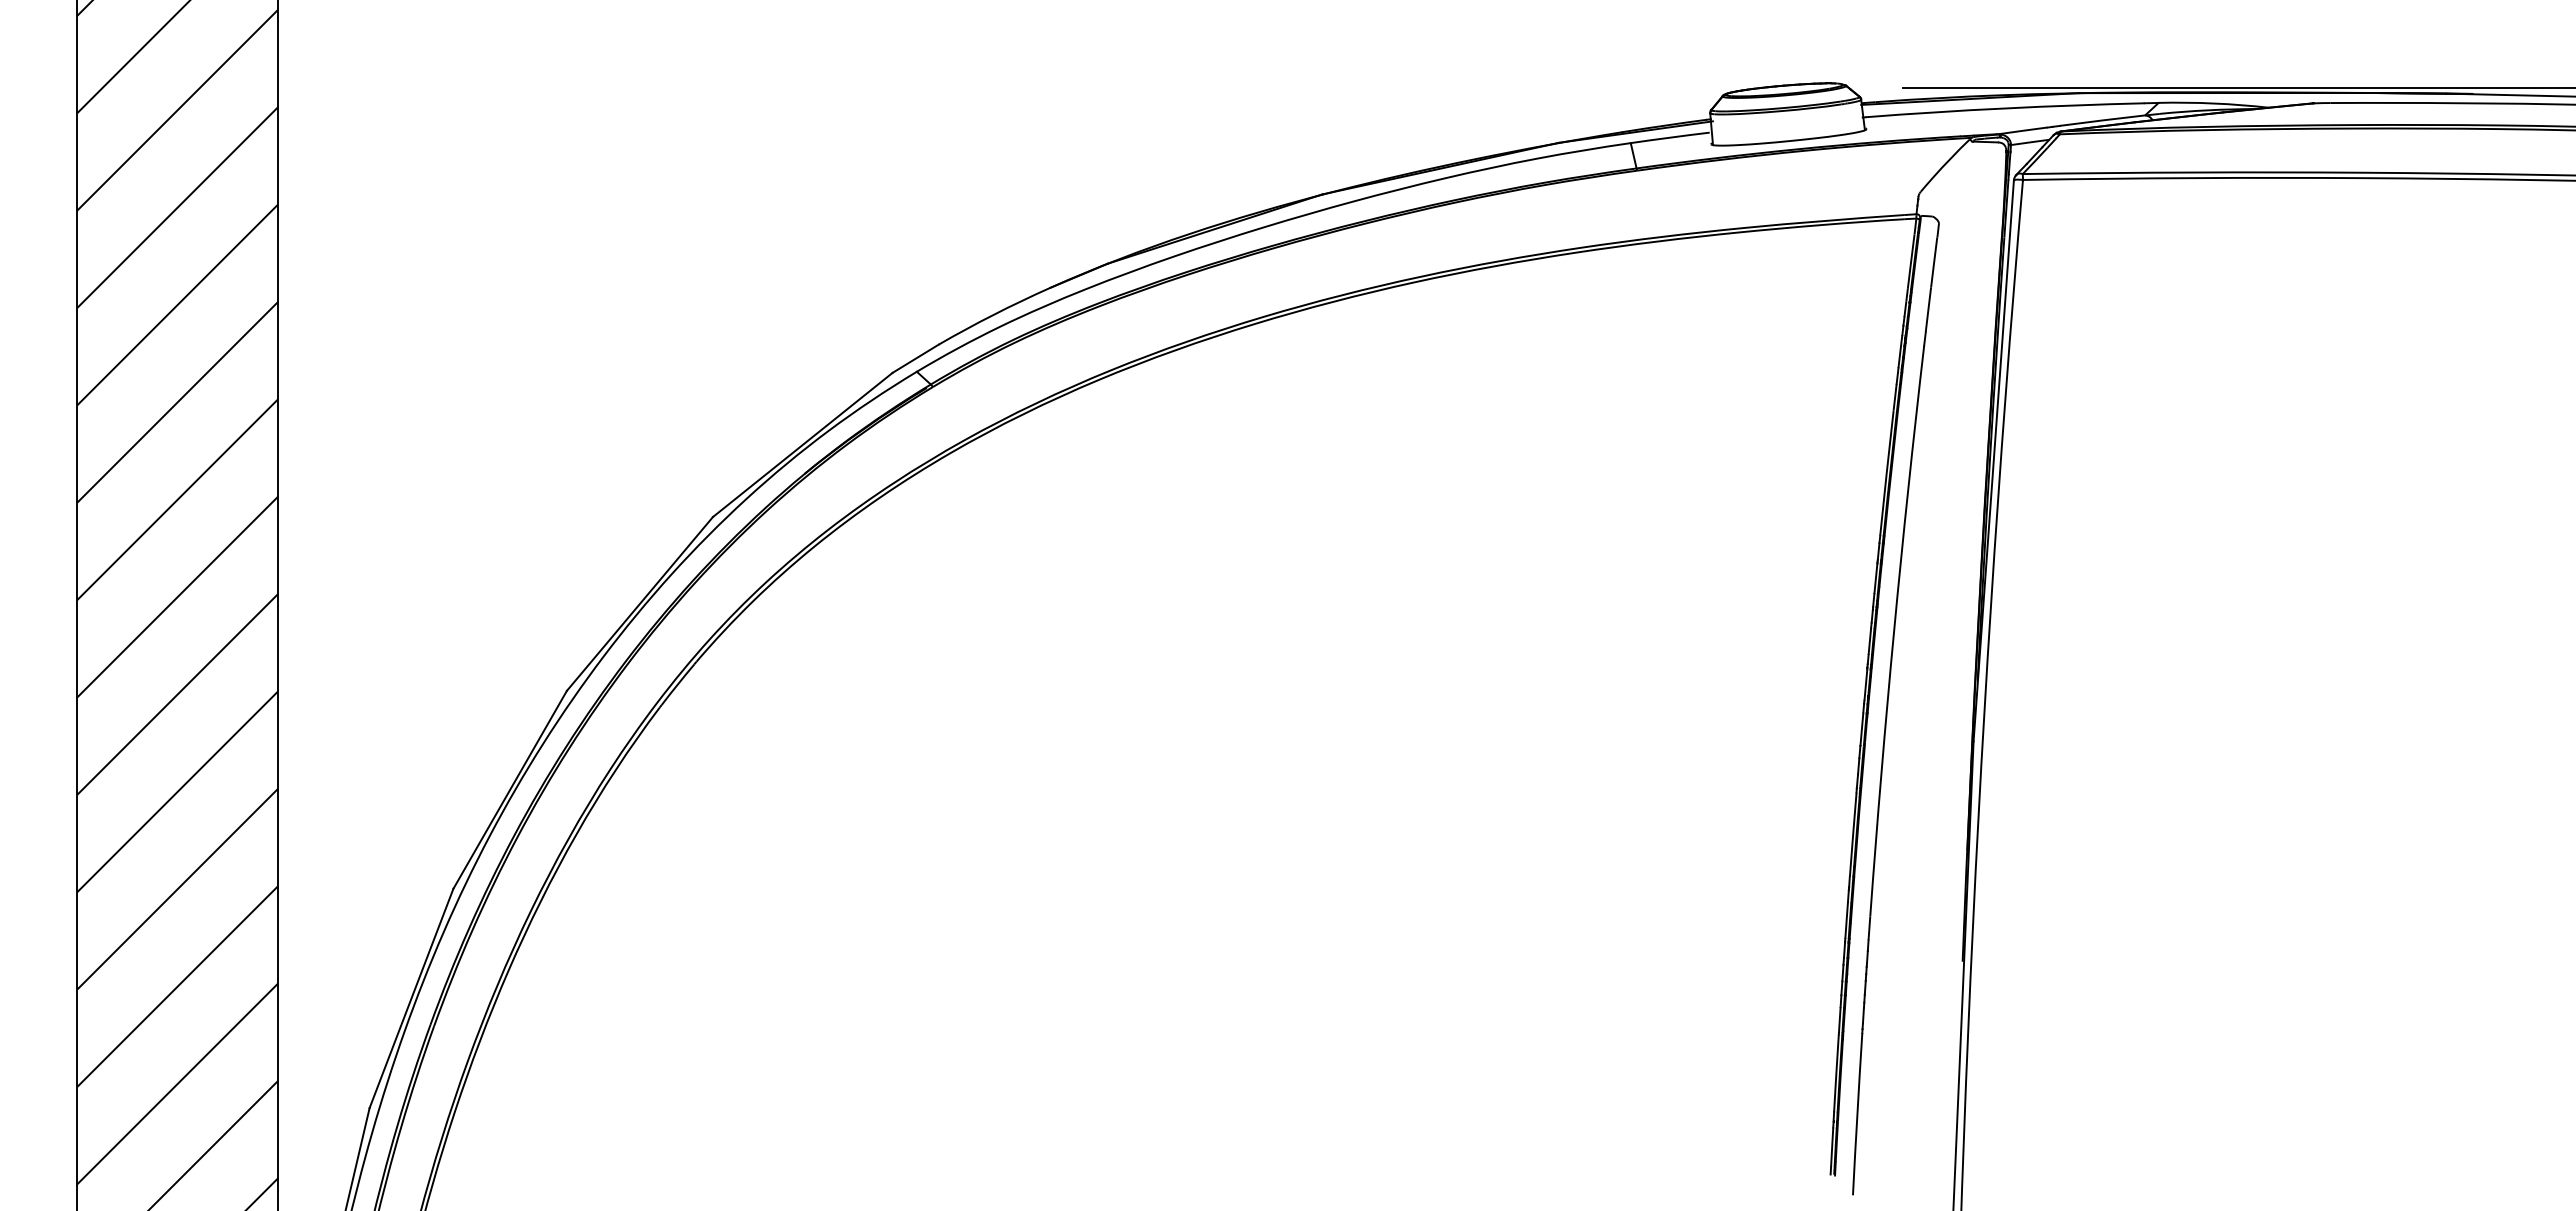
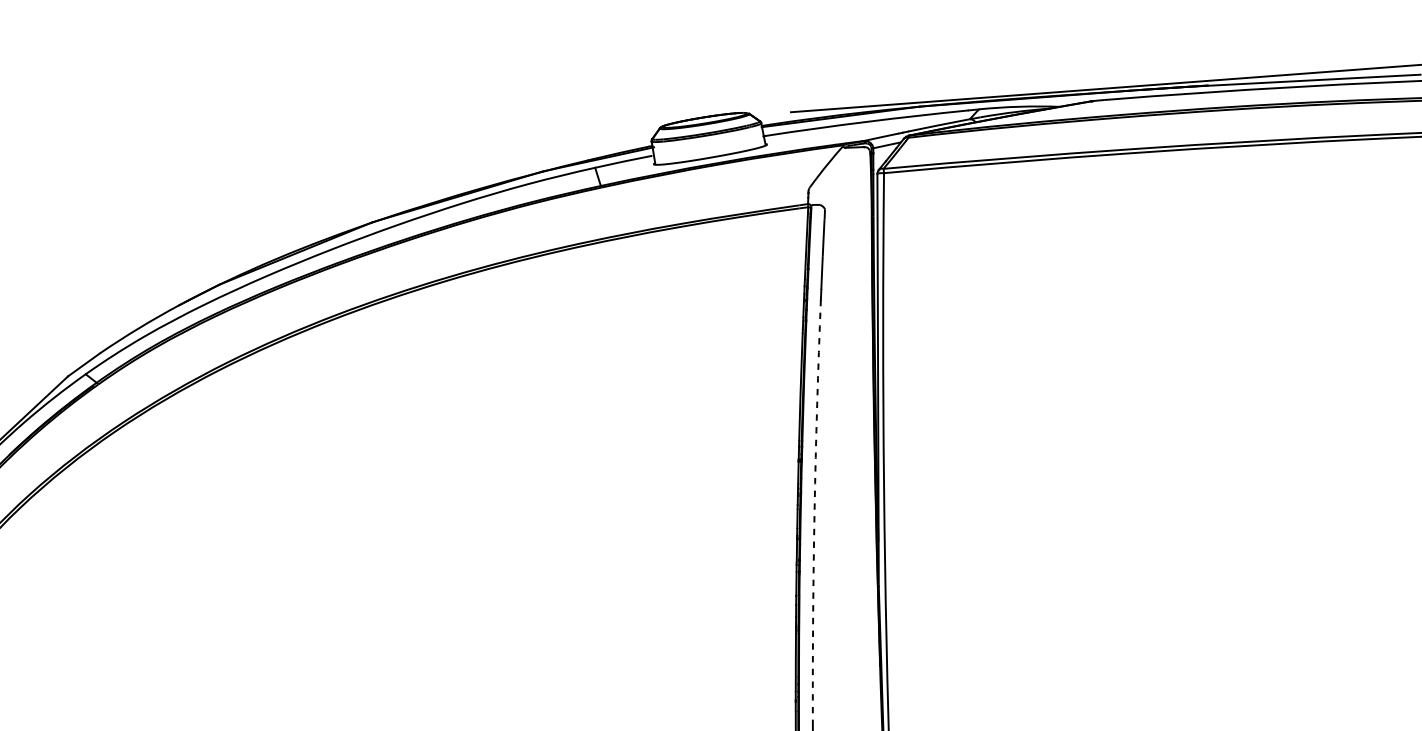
arc: (1894, 630) -> (814, 509), solid -> dashed

